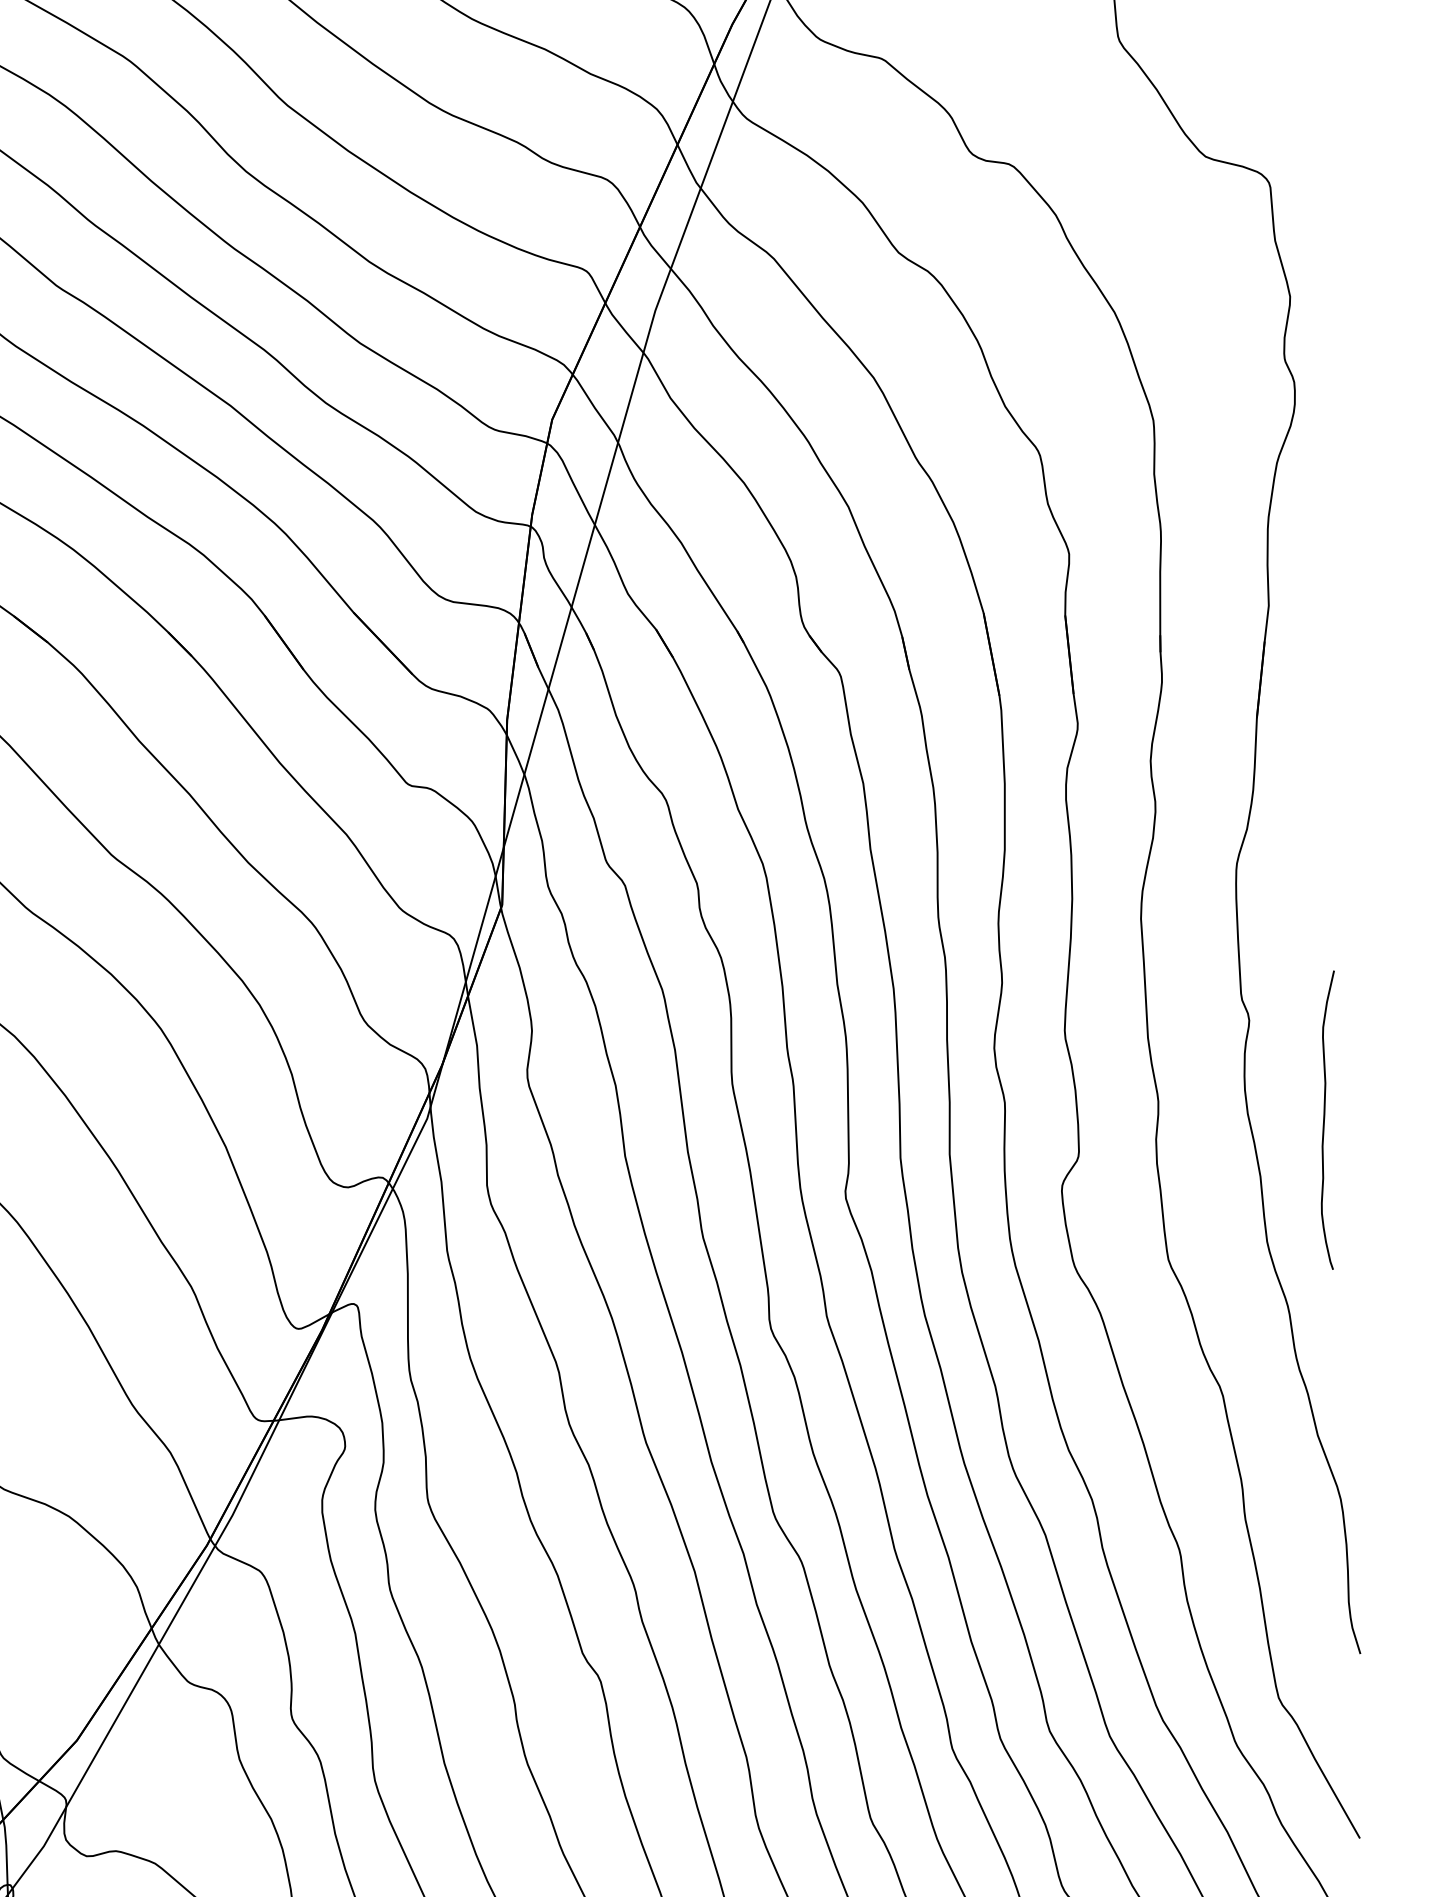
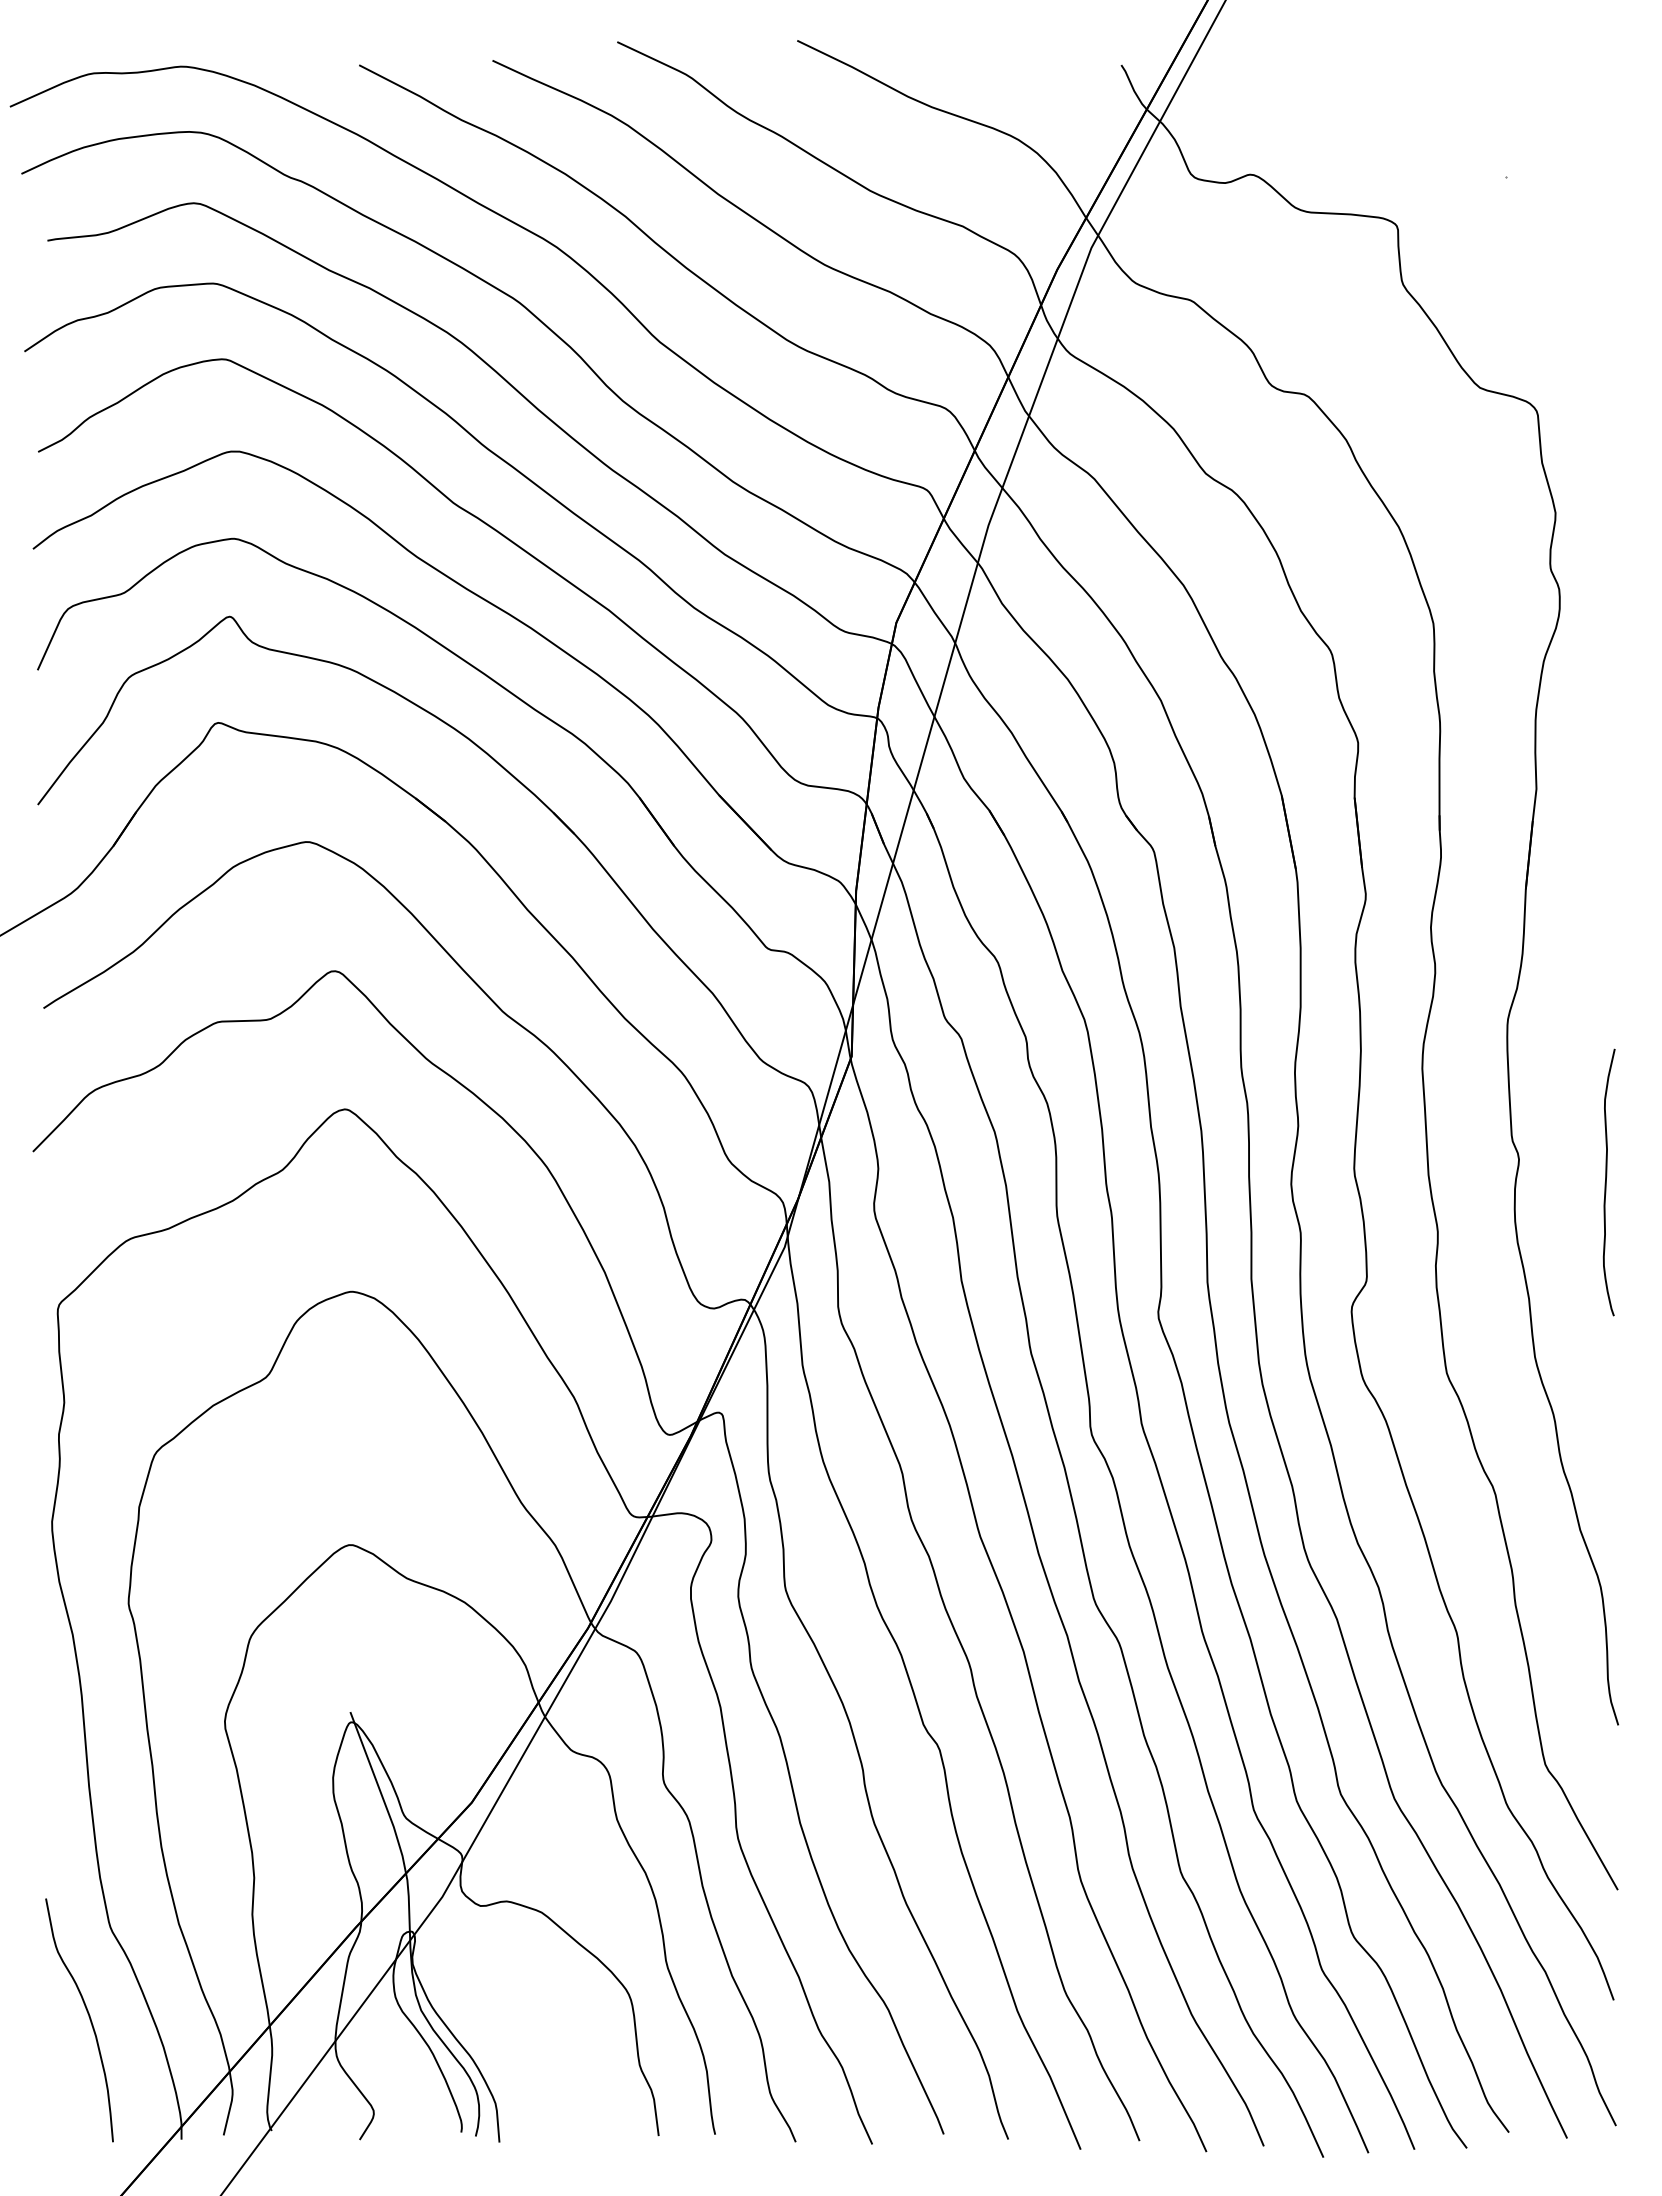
curve: (1324, 1120) -> (1606, 1182), moved

